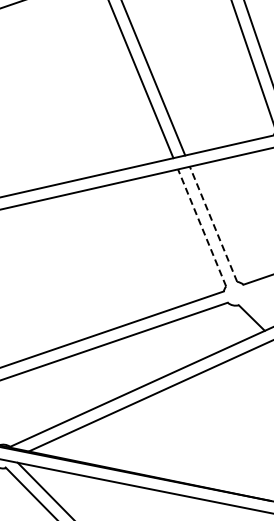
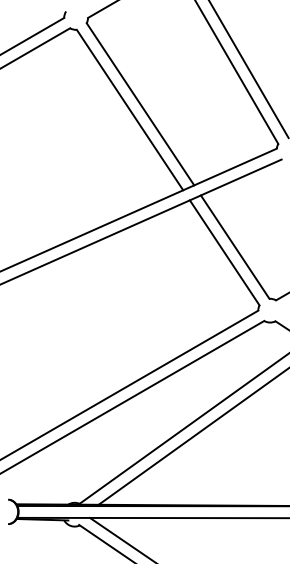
line: (213, 224) -> (235, 247), dashed -> solid
line: (201, 227) -> (224, 252), dashed -> solid

